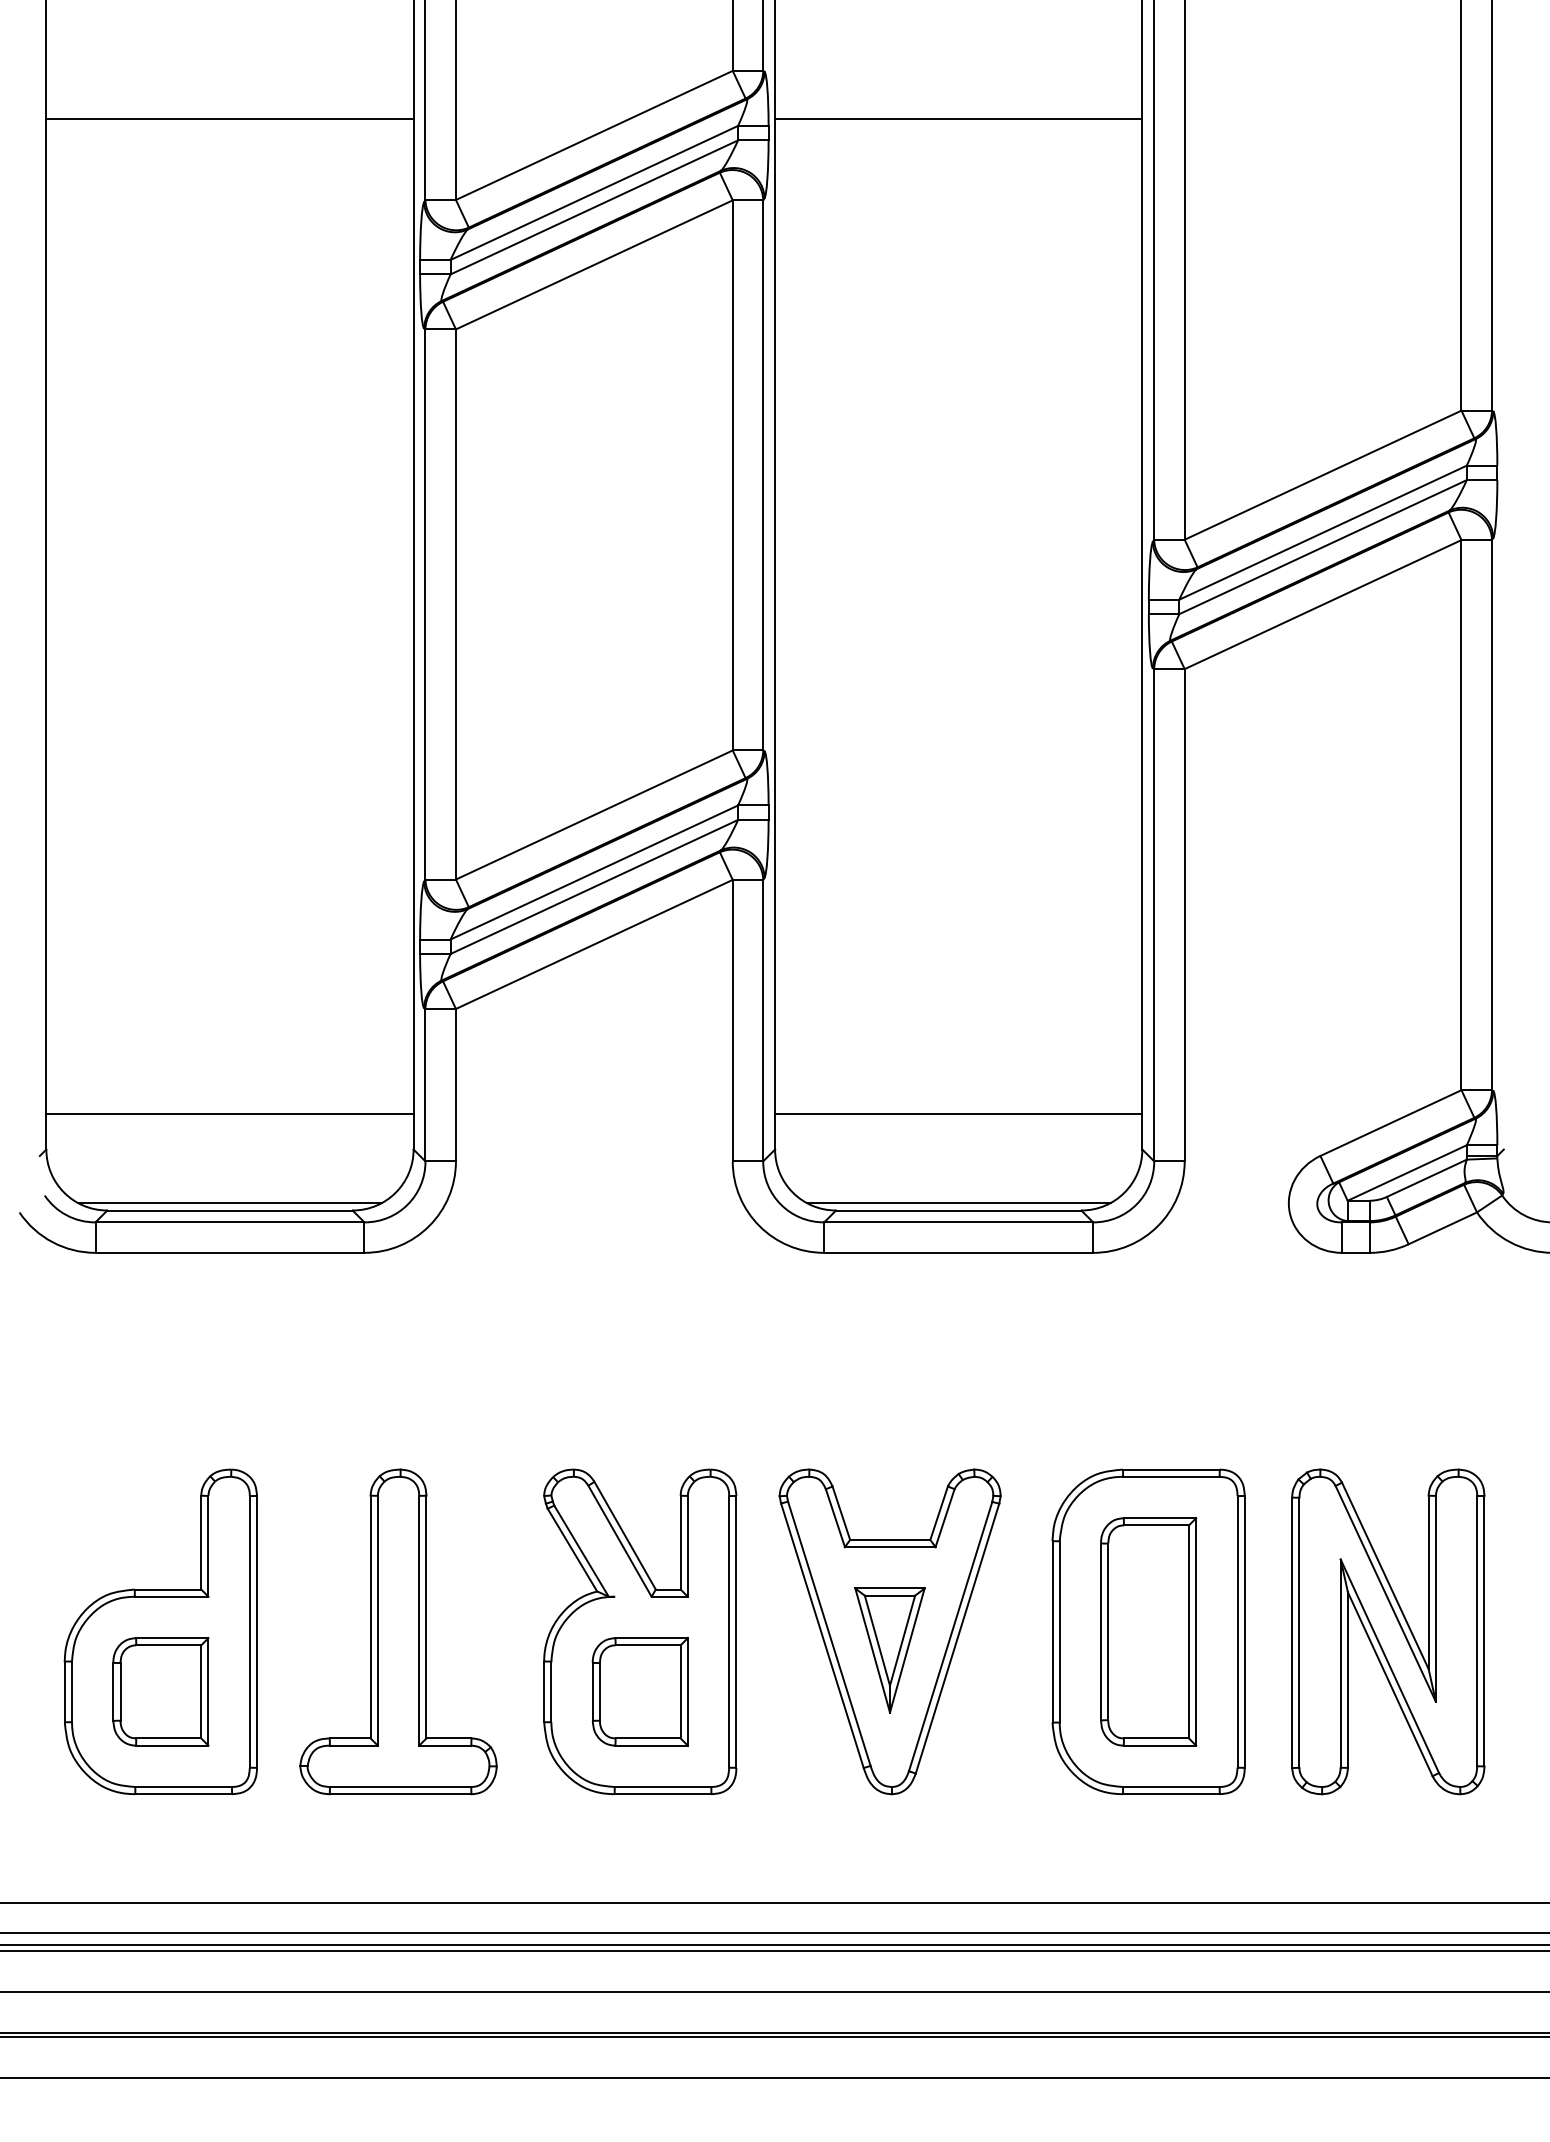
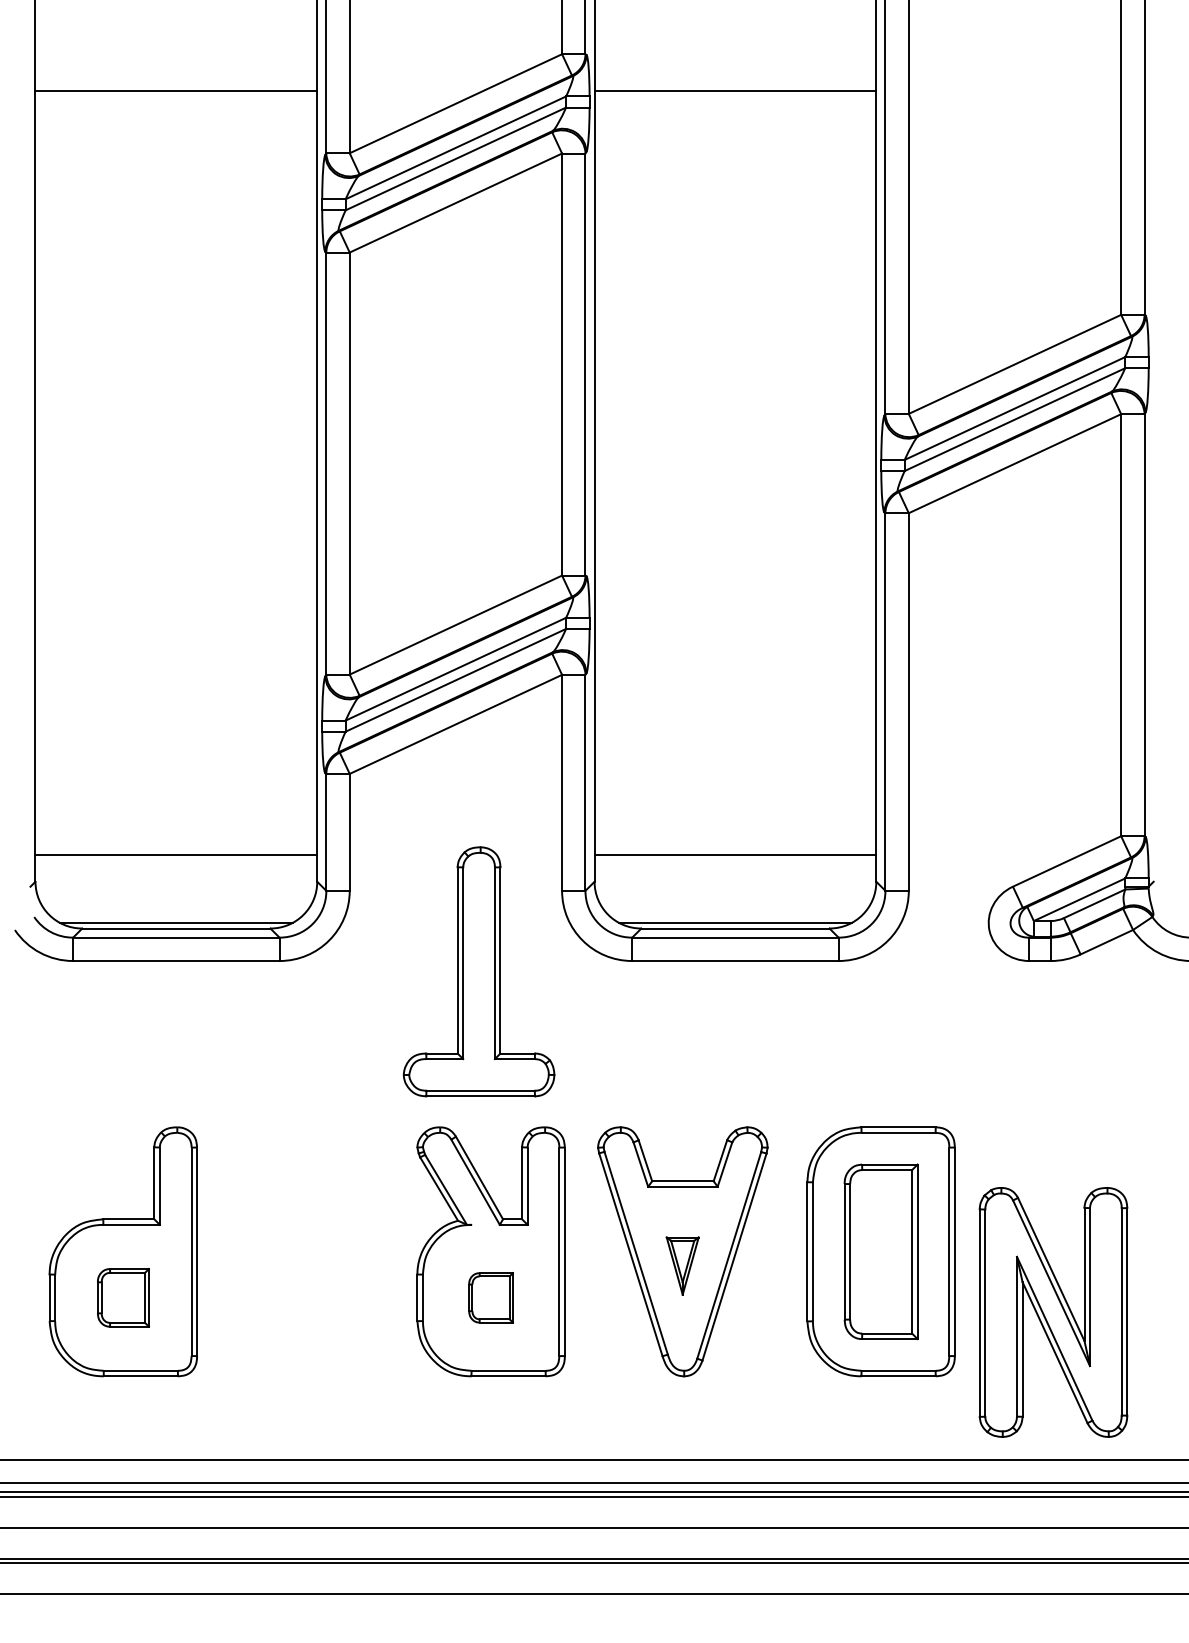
part: (398, 1631) -> (479, 971), moved
part: (1388, 1631) -> (1053, 1312), moved
part: (889, 1650) -> (682, 1266), size x0.6
part: (160, 1691) -> (123, 1297), size x0.7
part: (639, 1691) -> (490, 1297), size x0.6

